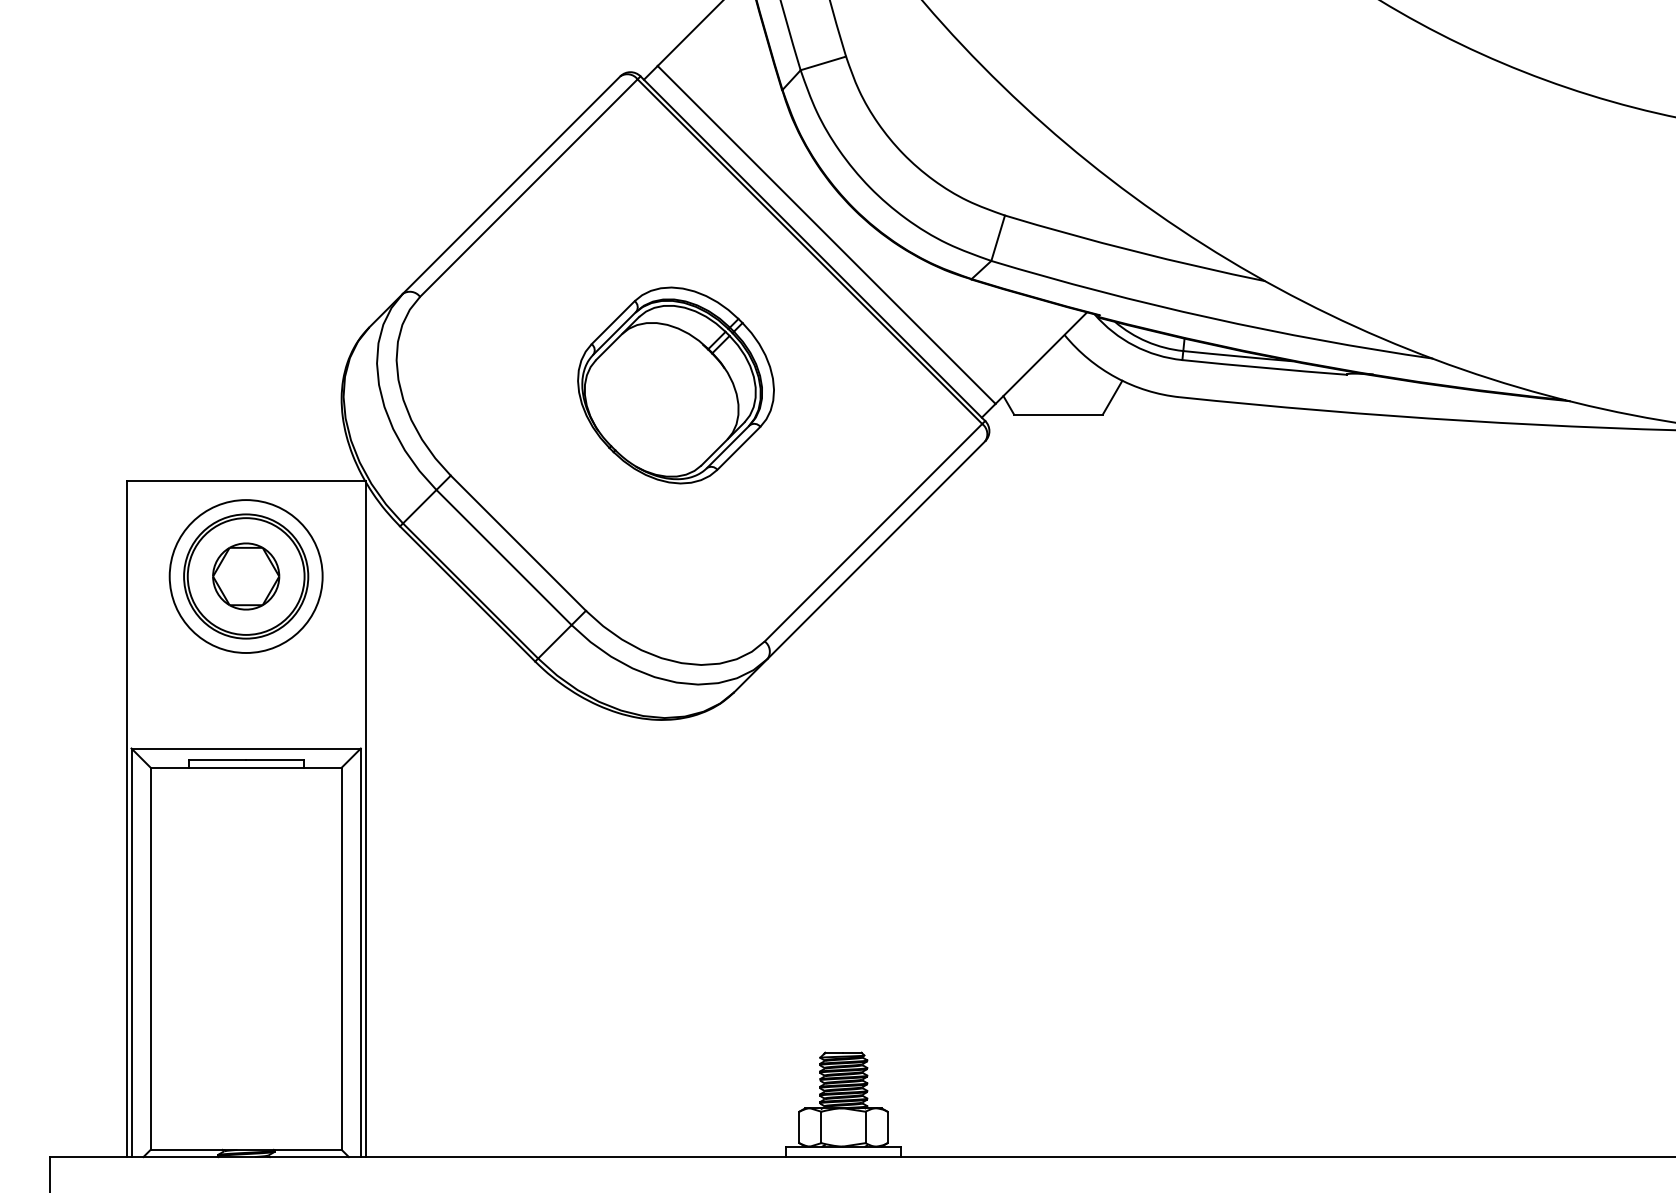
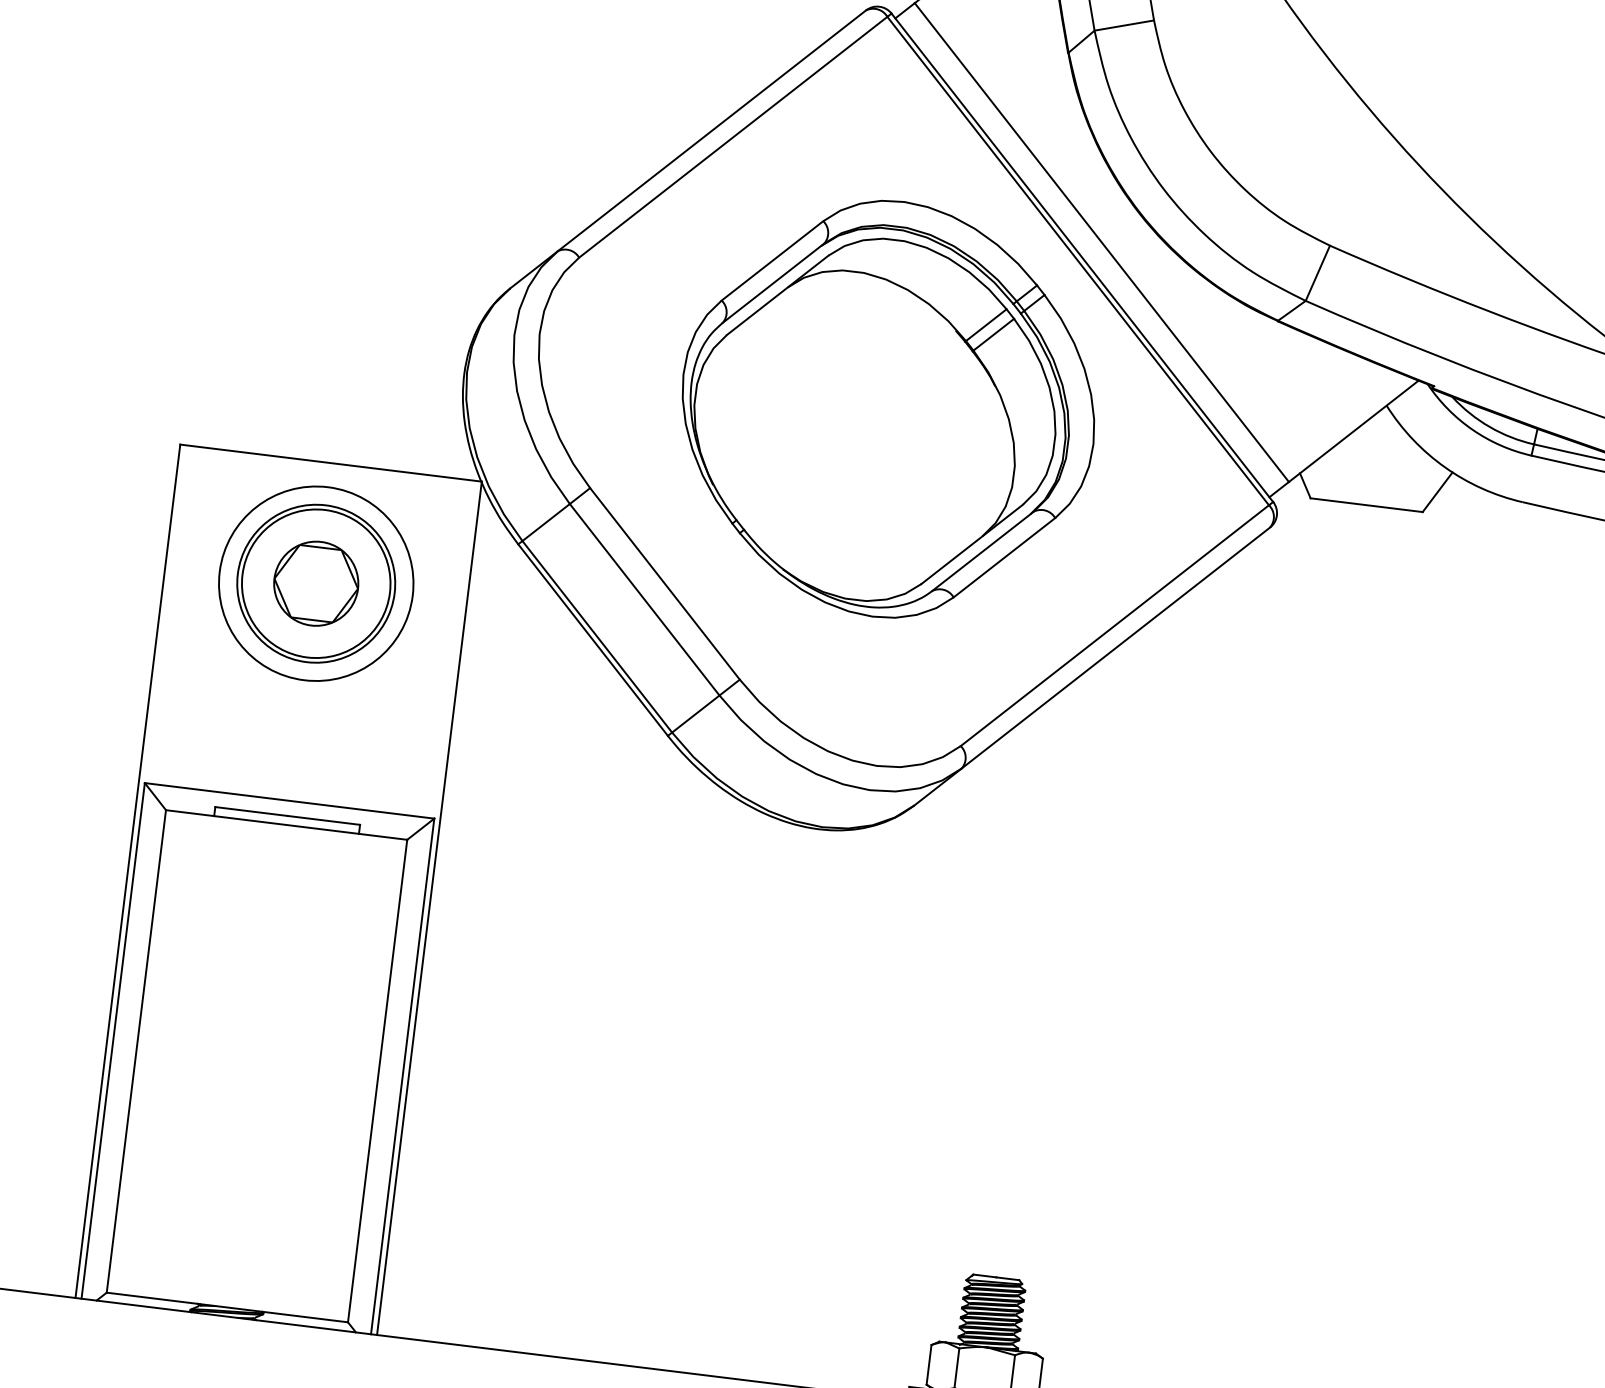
part: (675, 385) -> (887, 409), size x1.67

